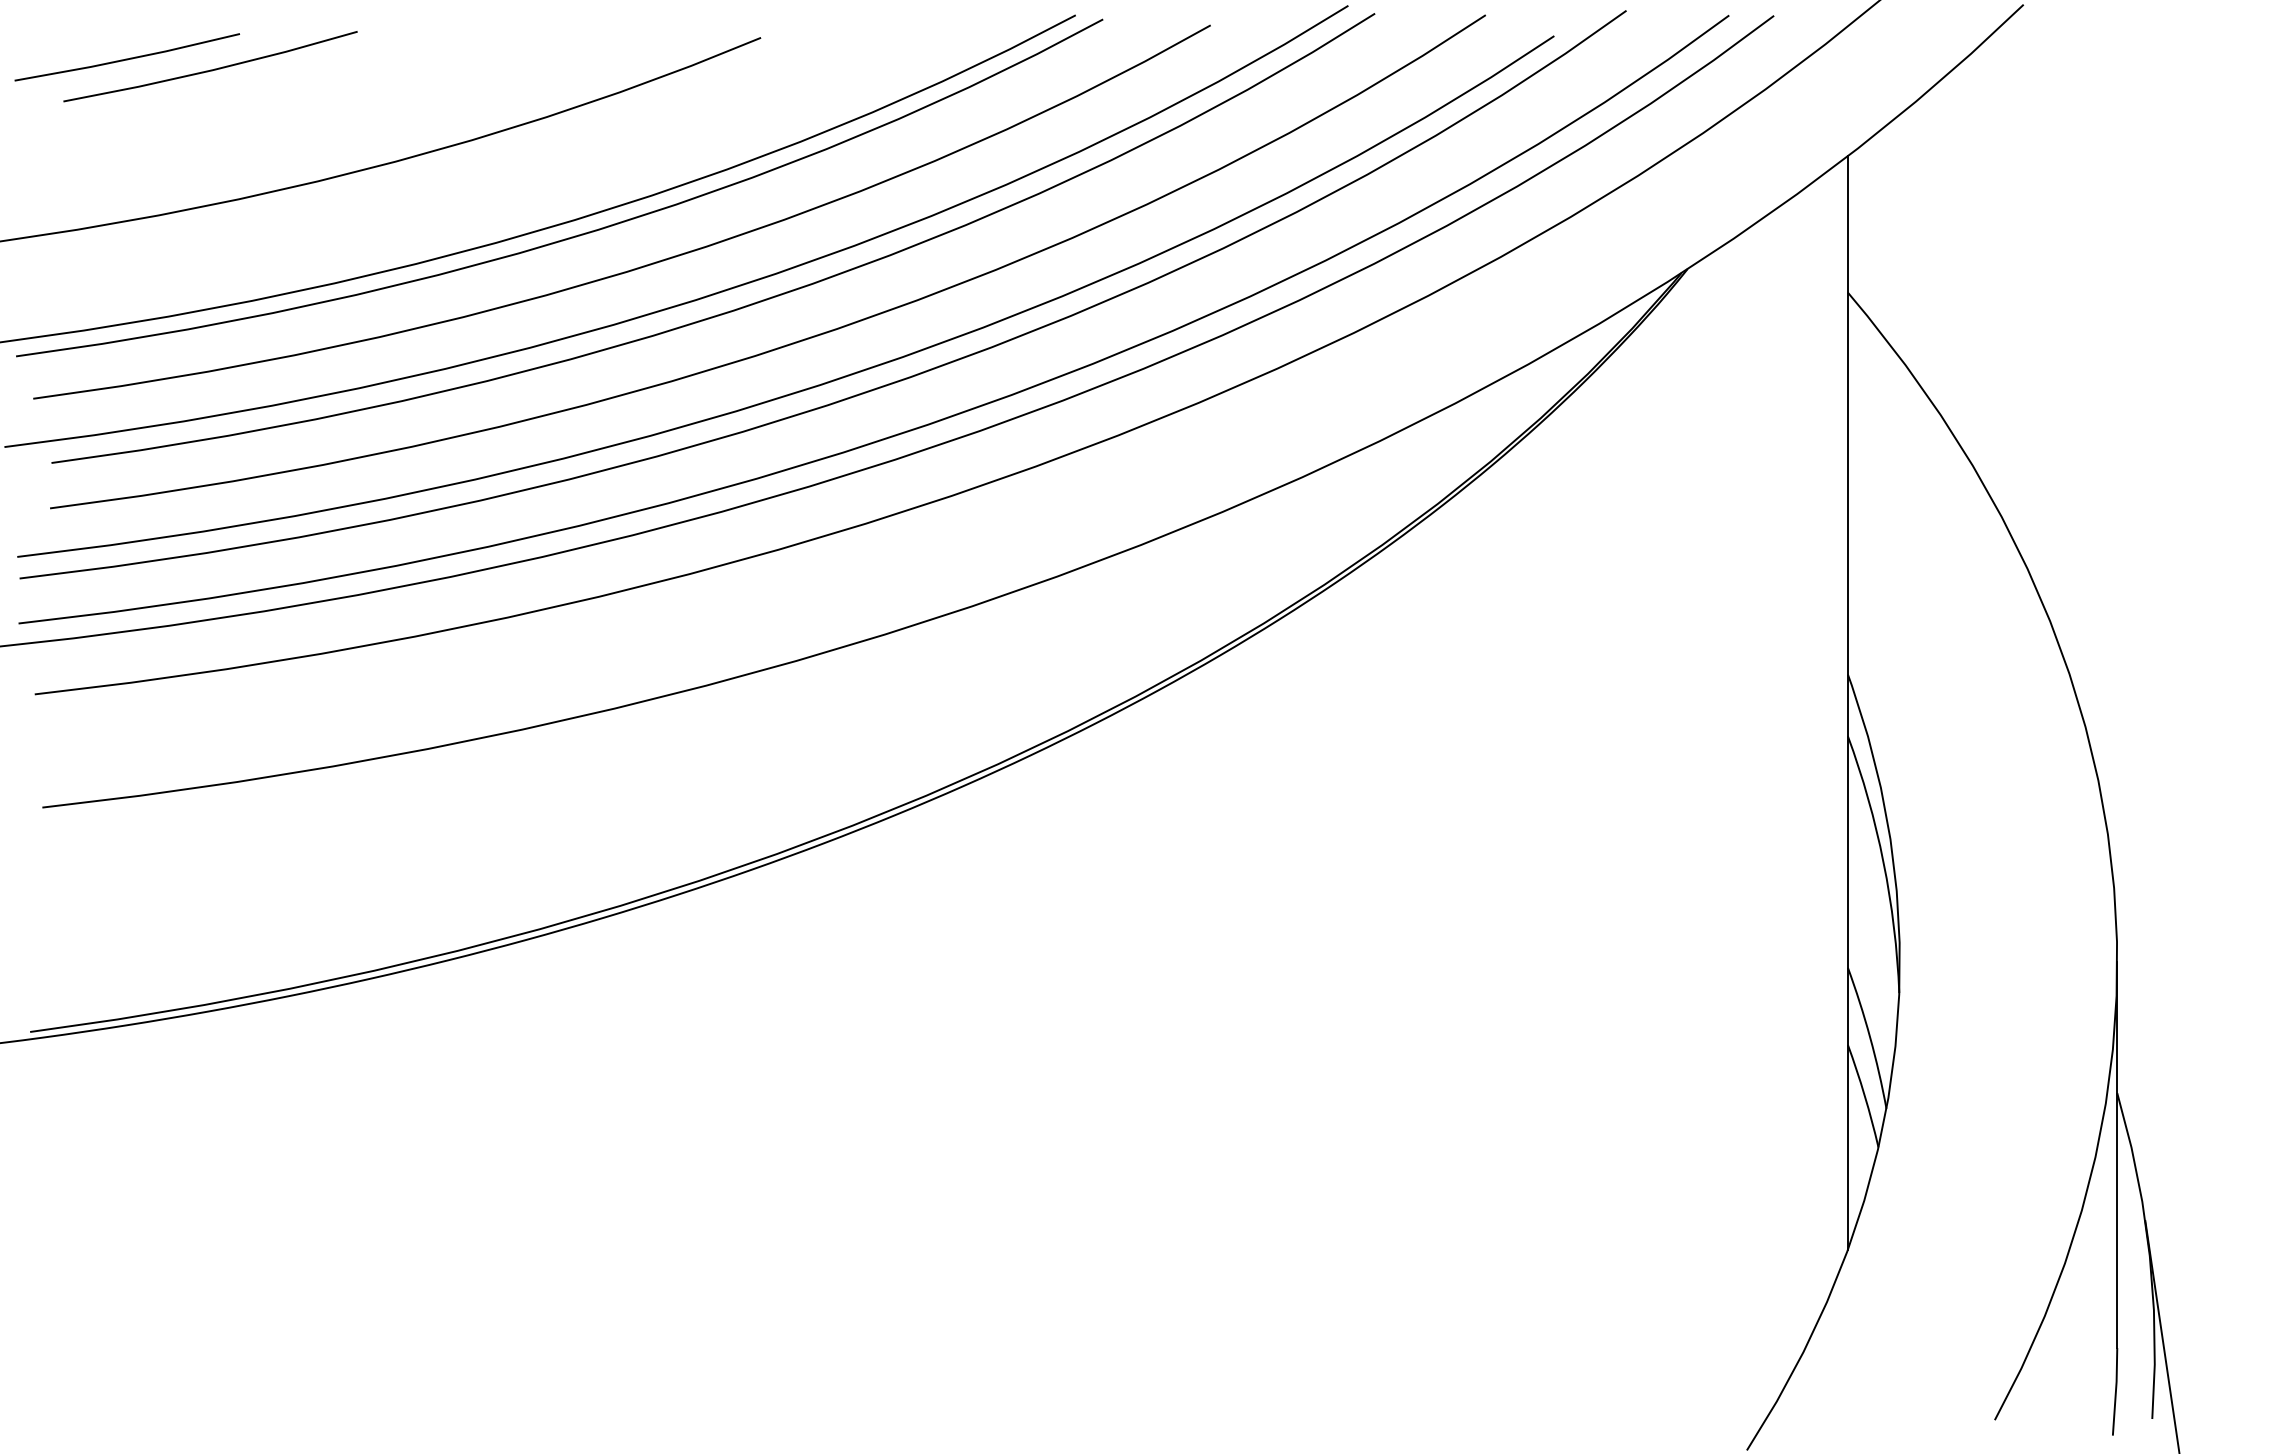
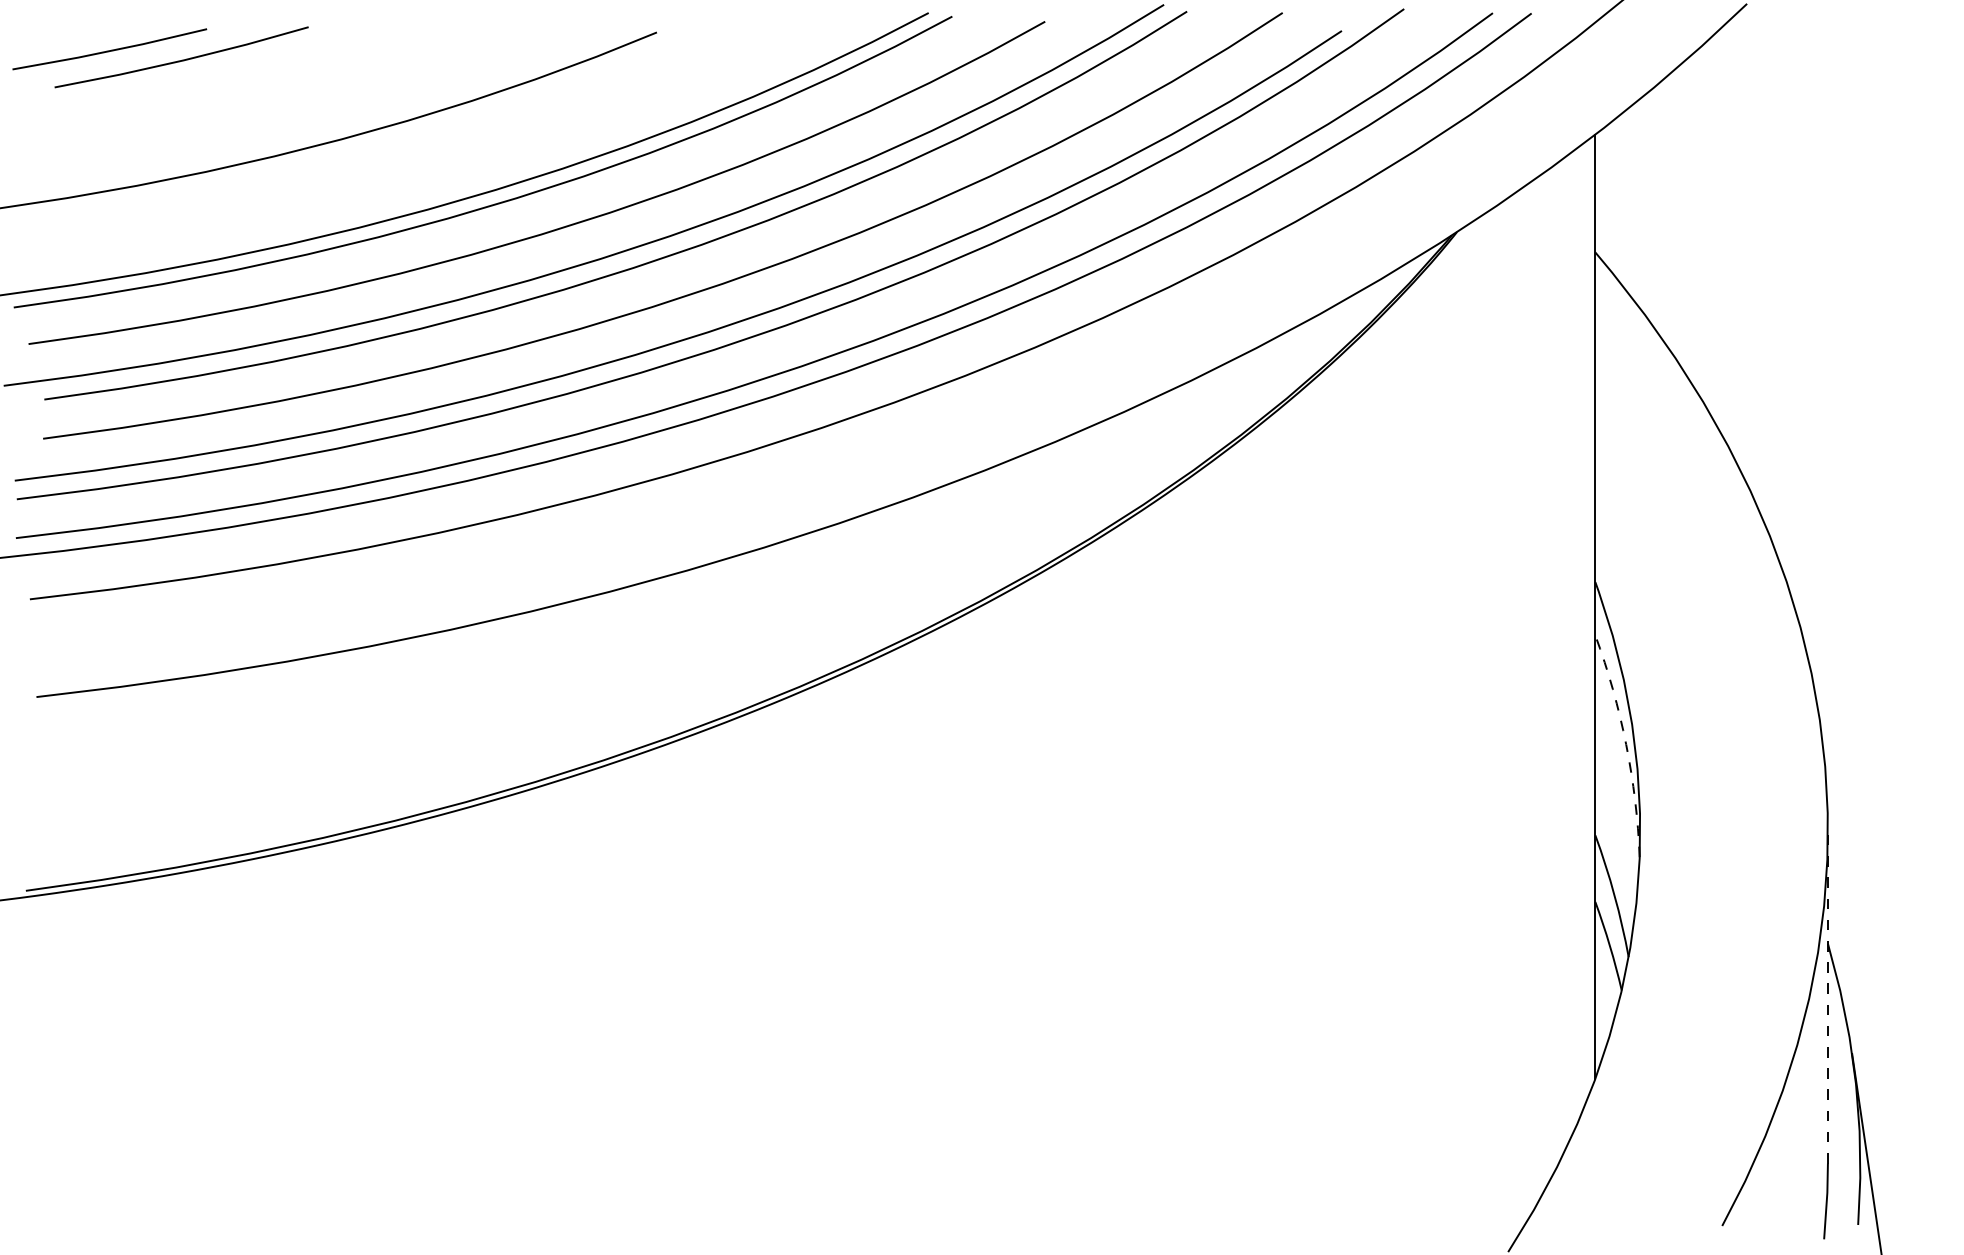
arc: (1883, 862) -> (1626, 744), solid -> dashed
line: (2117, 1155) -> (1828, 997), solid -> dashed

